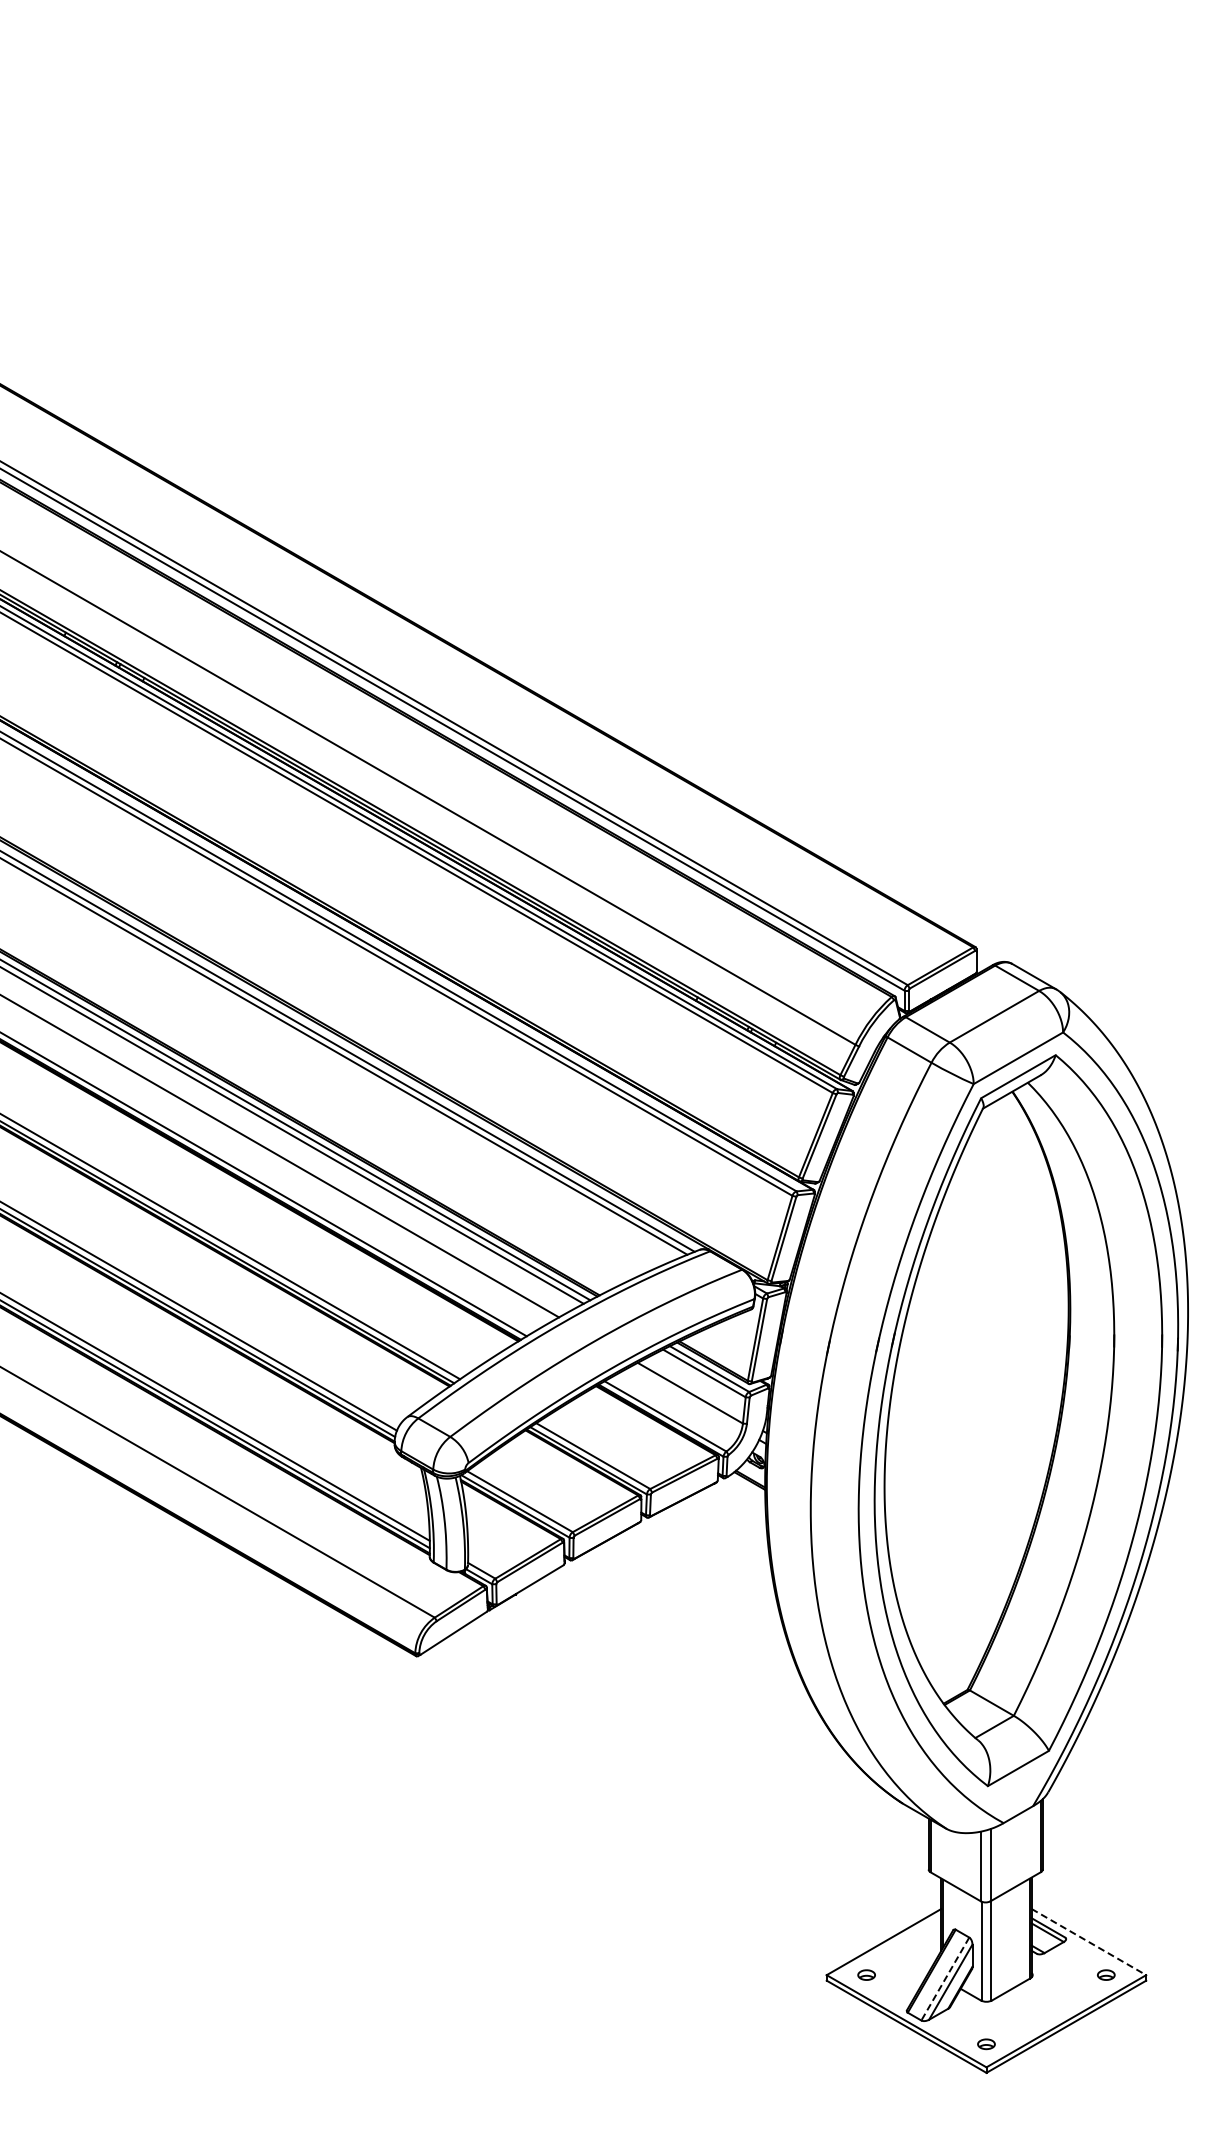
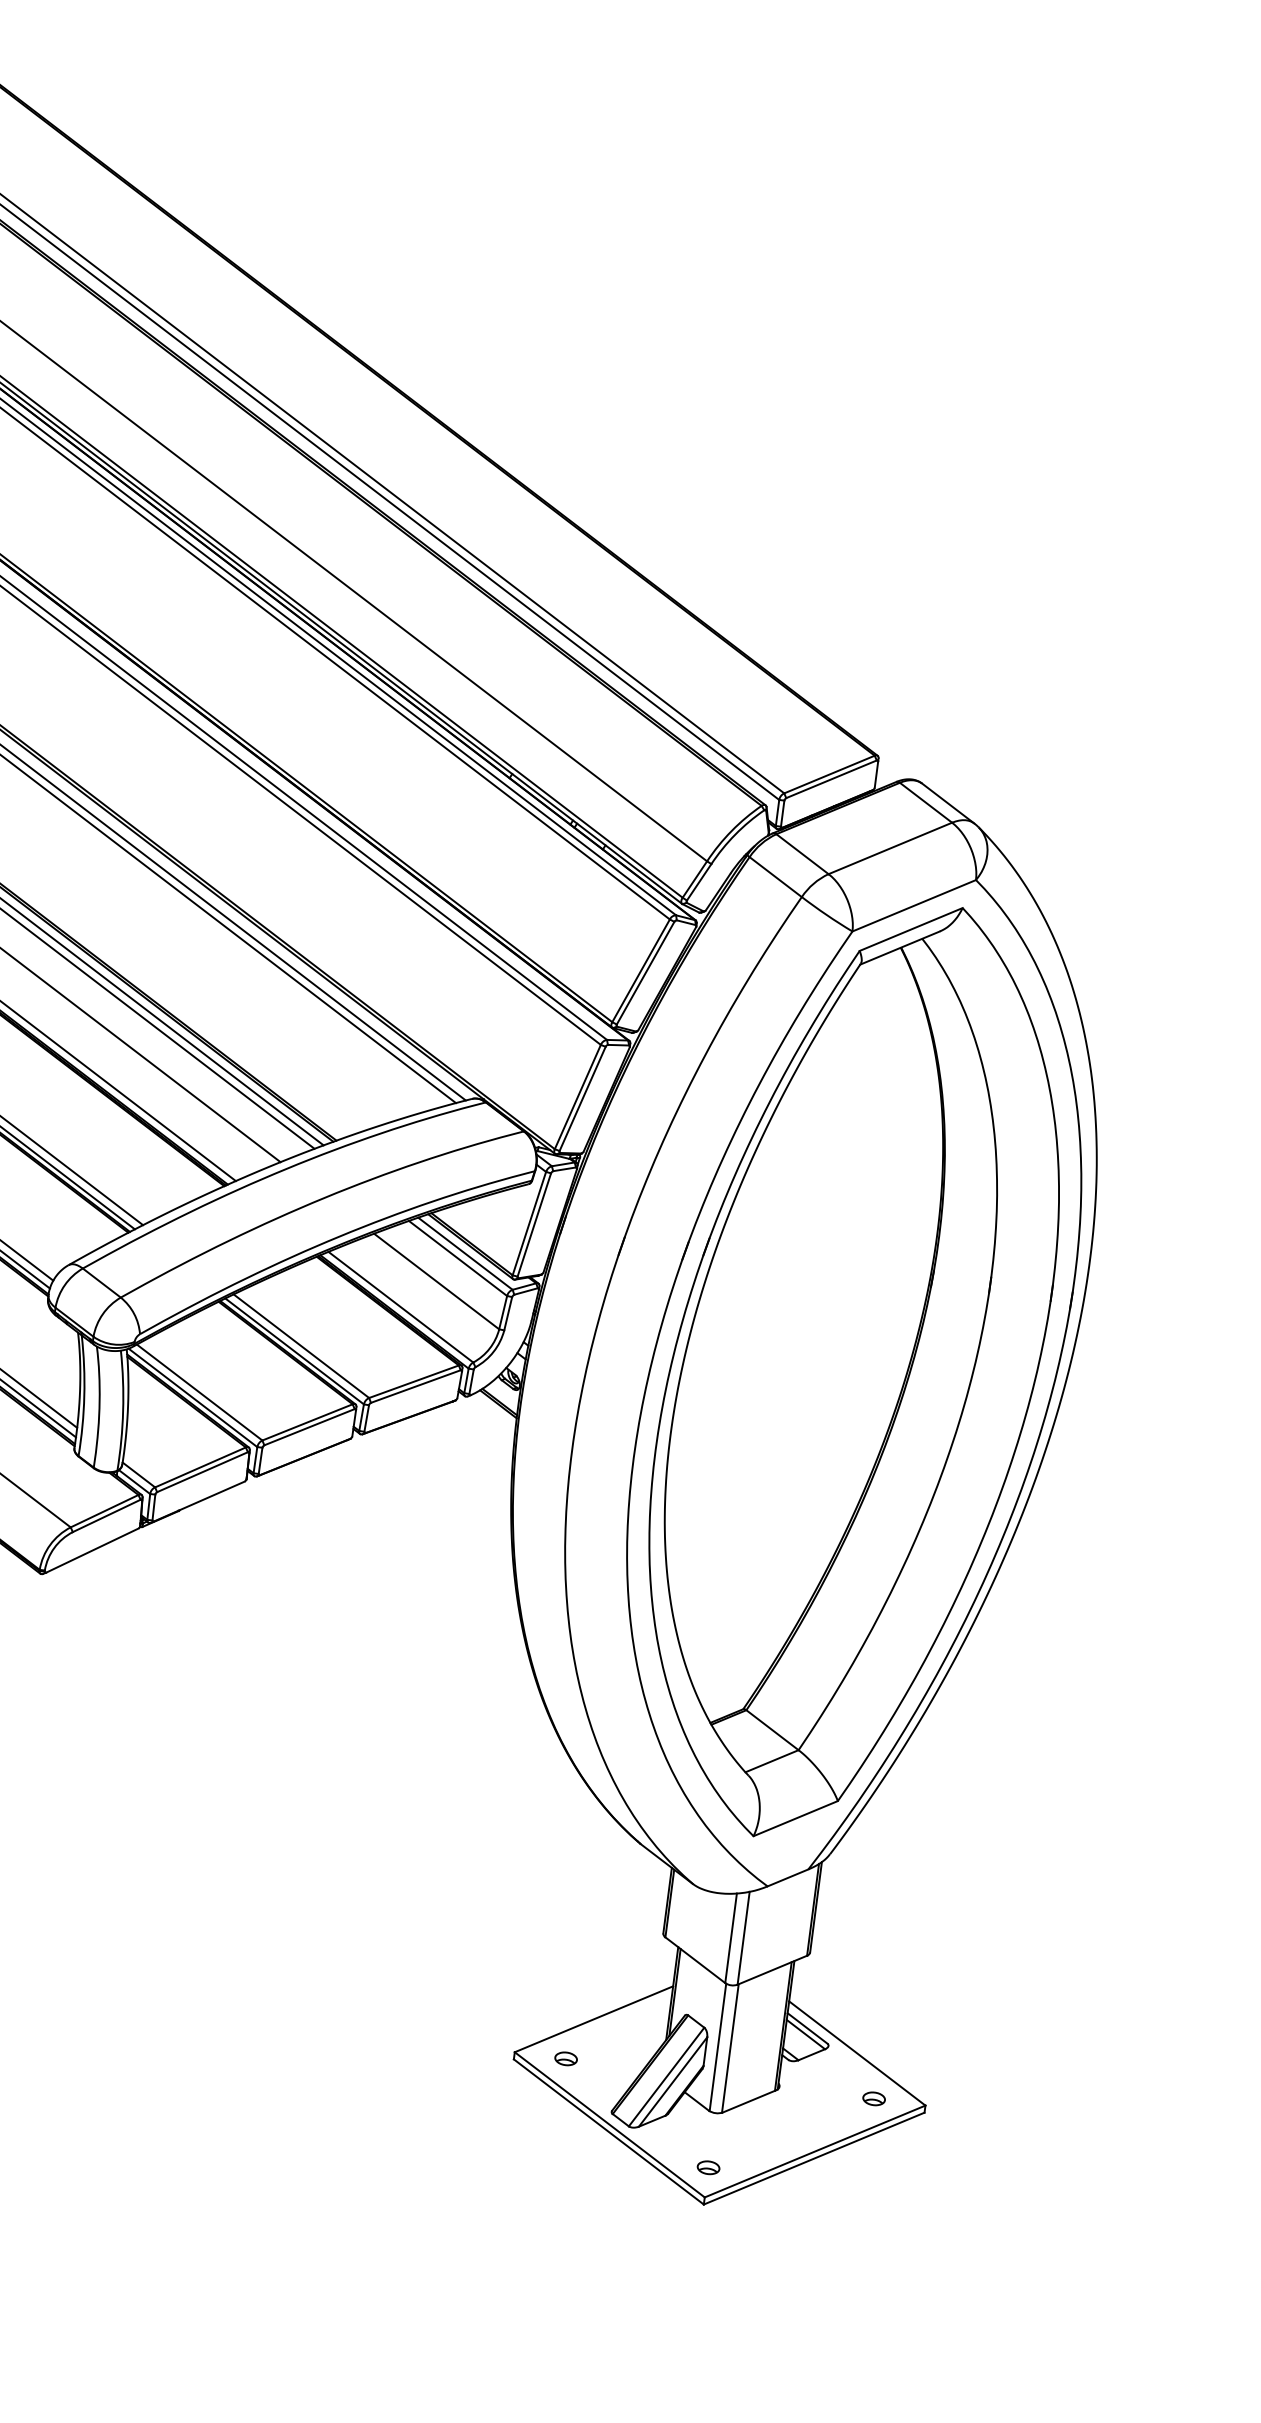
line: (1089, 1942) -> (857, 2054), dashed -> solid
line: (945, 1979) -> (666, 2077), dashed -> solid

